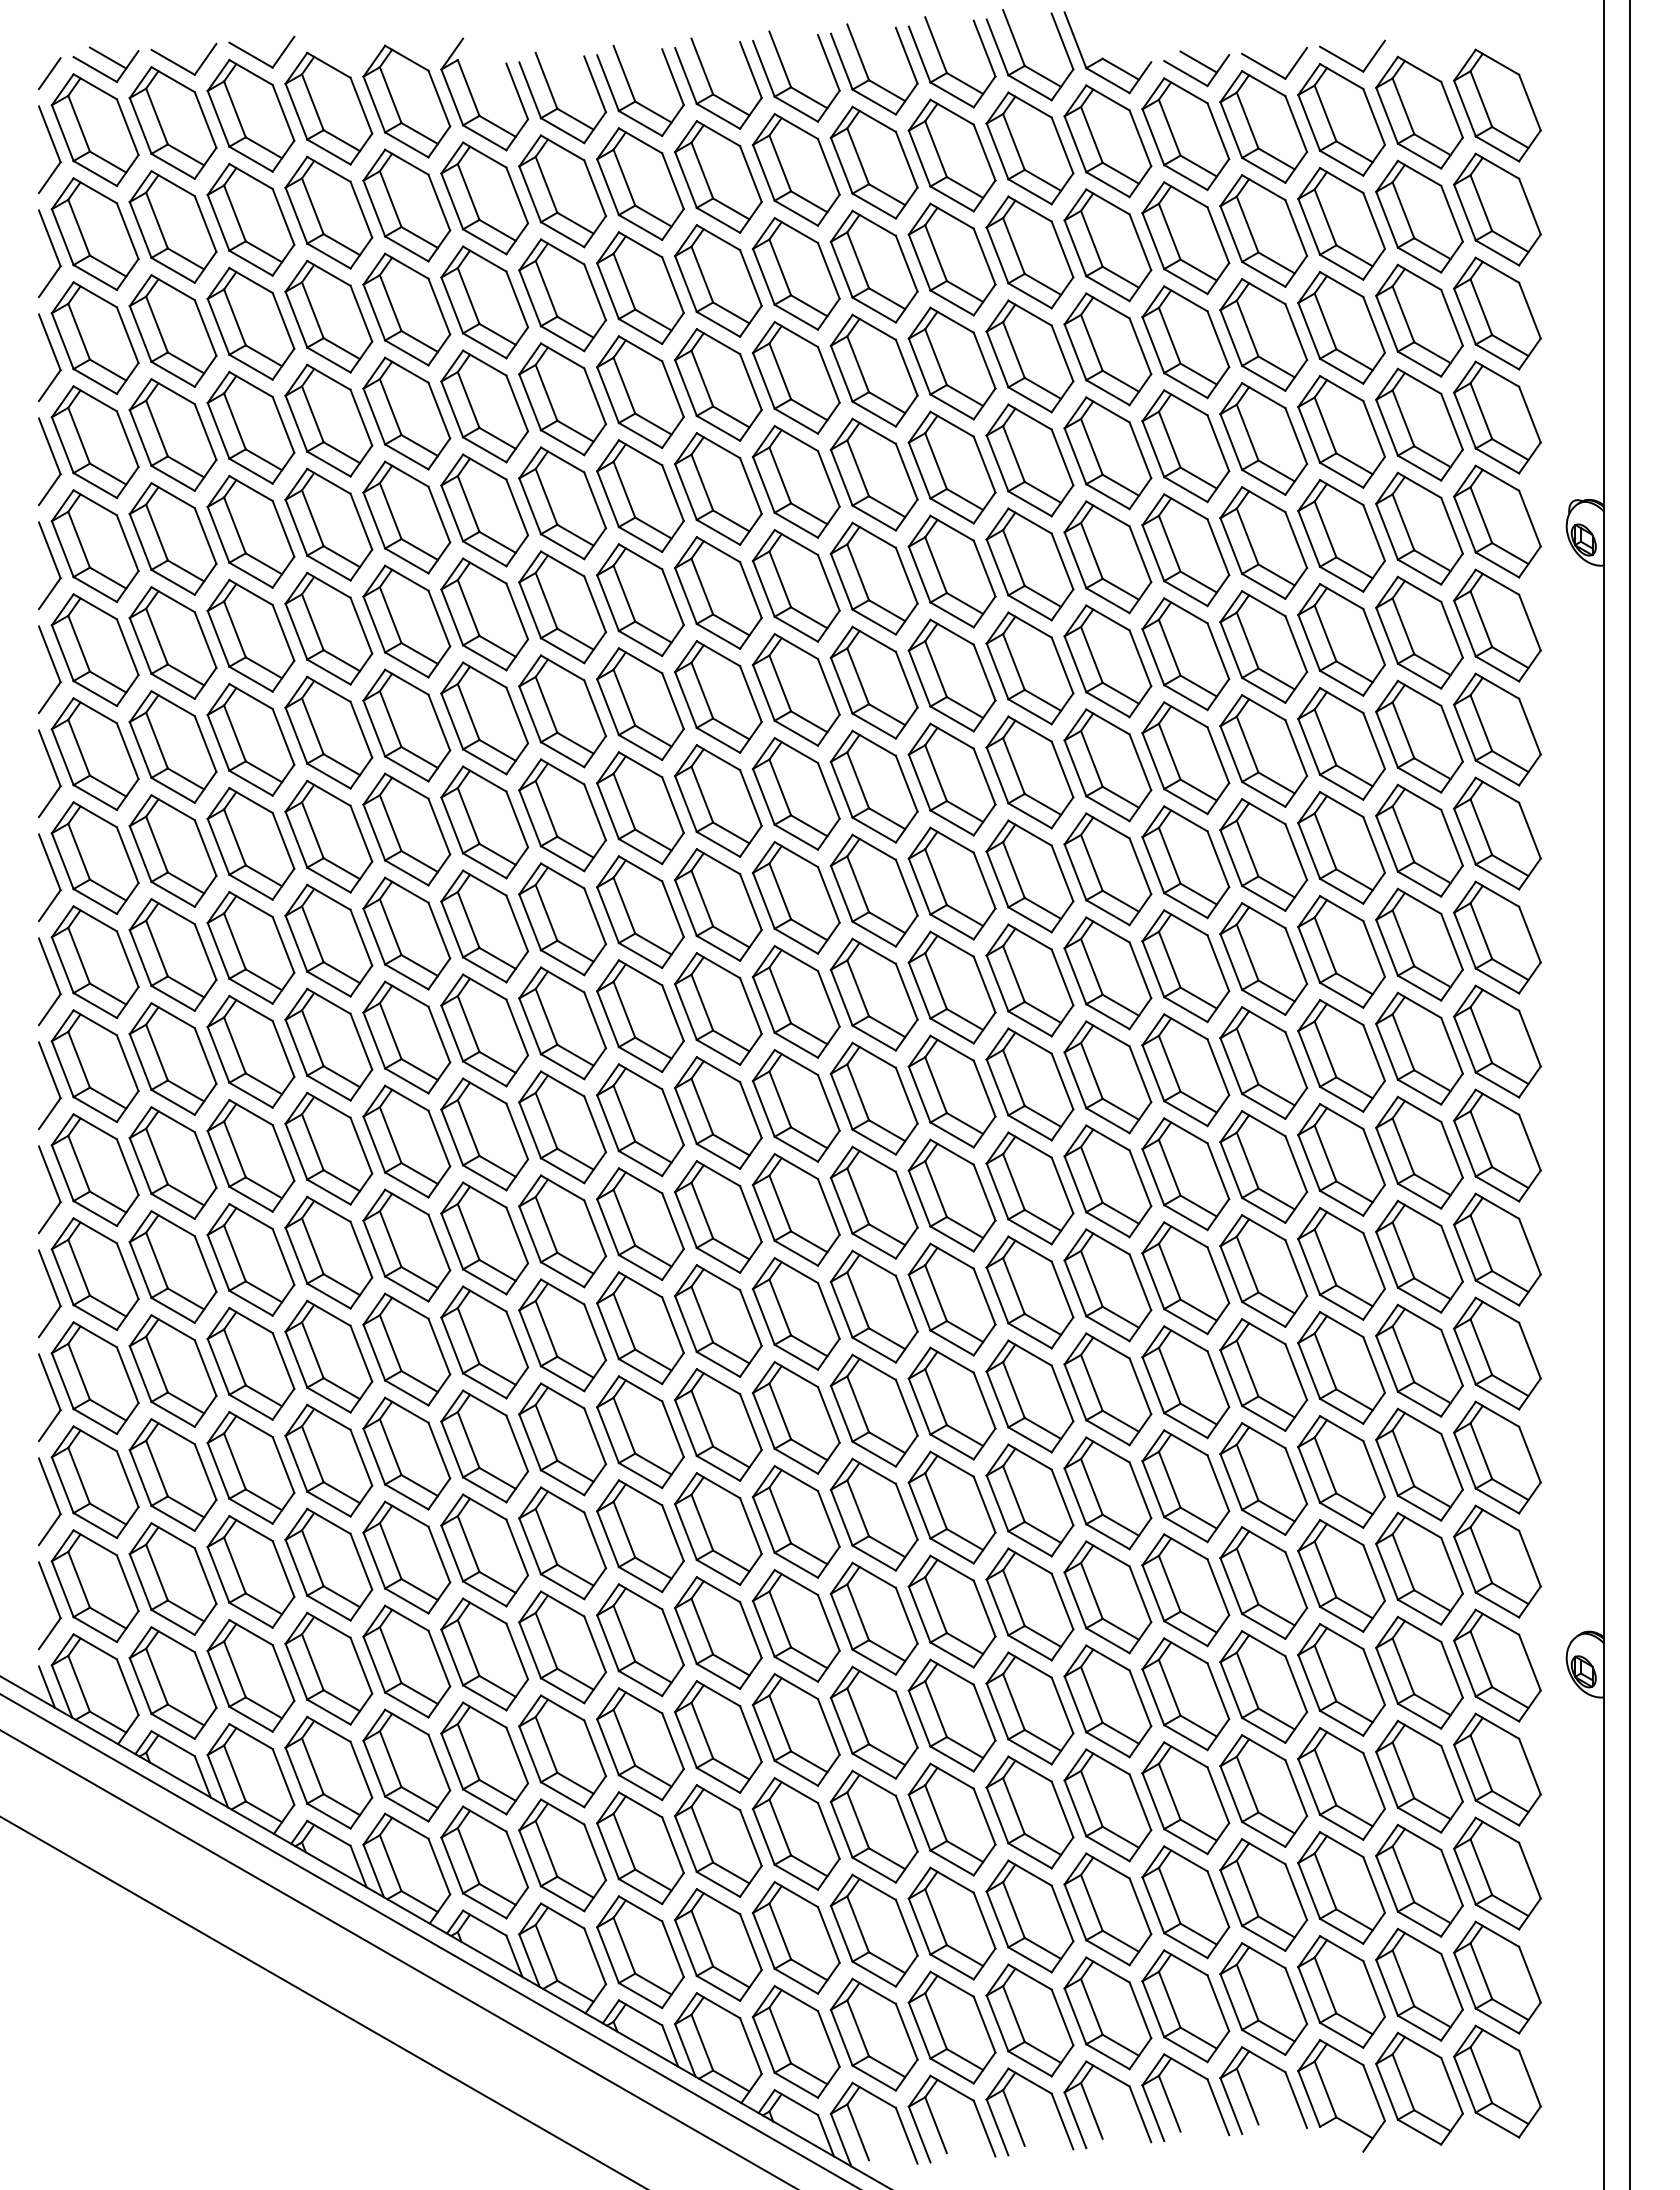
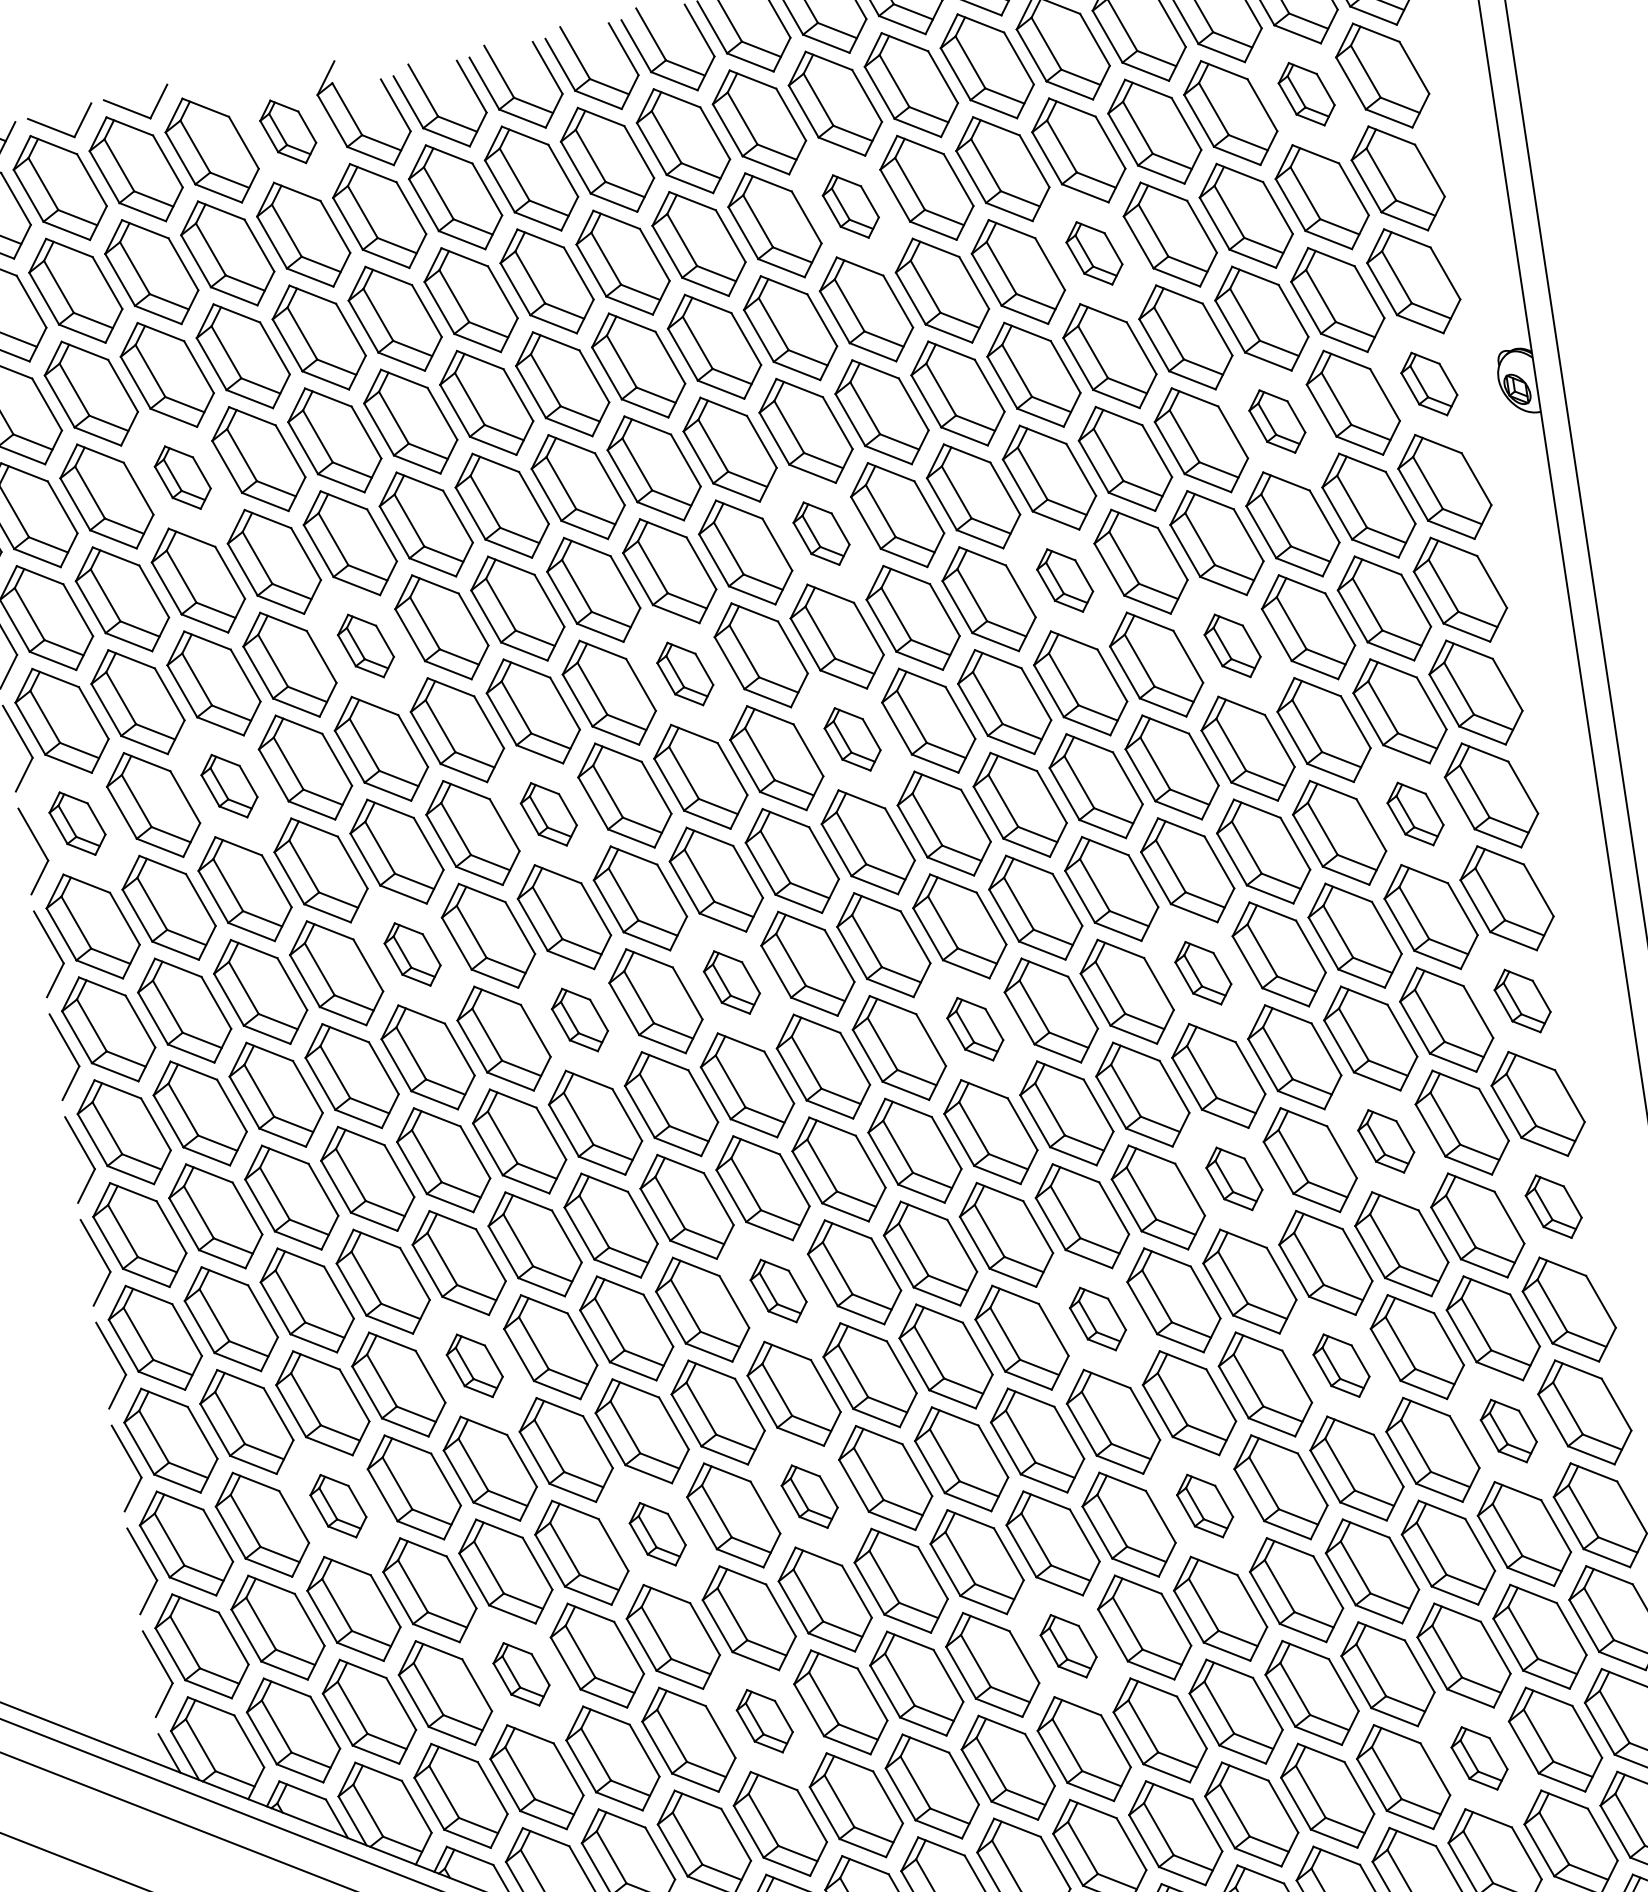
part: (406, 101) -> (287, 131), size x0.6
part: (1419, 216) -> (1306, 94), size x0.6
part: (951, 259) -> (850, 206), size x0.6
part: (1185, 342) -> (1094, 253), size x0.6
part: (250, 427) -> (182, 477), size x0.6
part: (1497, 521) -> (1429, 384), size x0.6
part: (1341, 535) -> (1277, 421), size x0.6
part: (873, 578) -> (820, 533), size x0.6
part: (406, 621) -> (365, 646), size x0.6
part: (1107, 661) -> (1064, 580), size x0.6
part: (718, 696) -> (685, 673), size x0.6
part: (250, 739) -> (228, 786), size x0.6
part: (1263, 750) -> (1232, 645), size x0.6
part: (94, 753) -> (76, 823), size x0.6
part: (873, 786) -> (852, 739), size x0.6
part: (562, 815) -> (548, 814), size x0.6
part: (406, 933) -> (412, 954), size x0.6
part: (1419, 944) -> (1415, 813), size x0.6
part: (718, 1008) -> (731, 982), size x0.6
part: (562, 1023) -> (579, 1020), size x0.6
part: (1185, 1070) -> (1202, 973), size x0.6
part: (951, 1091) -> (974, 1029), size x0.6
part: (1497, 1145) -> (1522, 1000), size x0.6
part: (1341, 1263) -> (1386, 1140), size x0.6
part: (1185, 1278) -> (1234, 1179), size x0.6
part: (718, 1320) -> (778, 1290), size x0.6
part: (406, 1349) -> (474, 1365), size x0.6
part: (1497, 1353) -> (1553, 1206), size x0.6
part: (1029, 1396) -> (1097, 1319), size x0.6
part: (250, 1467) -> (337, 1505), size x0.6
part: (1263, 1478) -> (1341, 1365), size x0.6
part: (718, 1528) -> (809, 1496), size x0.6
part: (562, 1543) -> (657, 1534), size x0.6
part: (1419, 1568) -> (1508, 1430), size x0.6
part: (1107, 1597) -> (1204, 1506), size x0.6
part: (406, 1661) -> (521, 1674), size x0.6
part: (951, 1715) -> (1068, 1646), size x0.6
part: (640, 1744) -> (764, 1721), size x0.6
part: (1341, 1887) -> (1479, 1757), size x0.6

